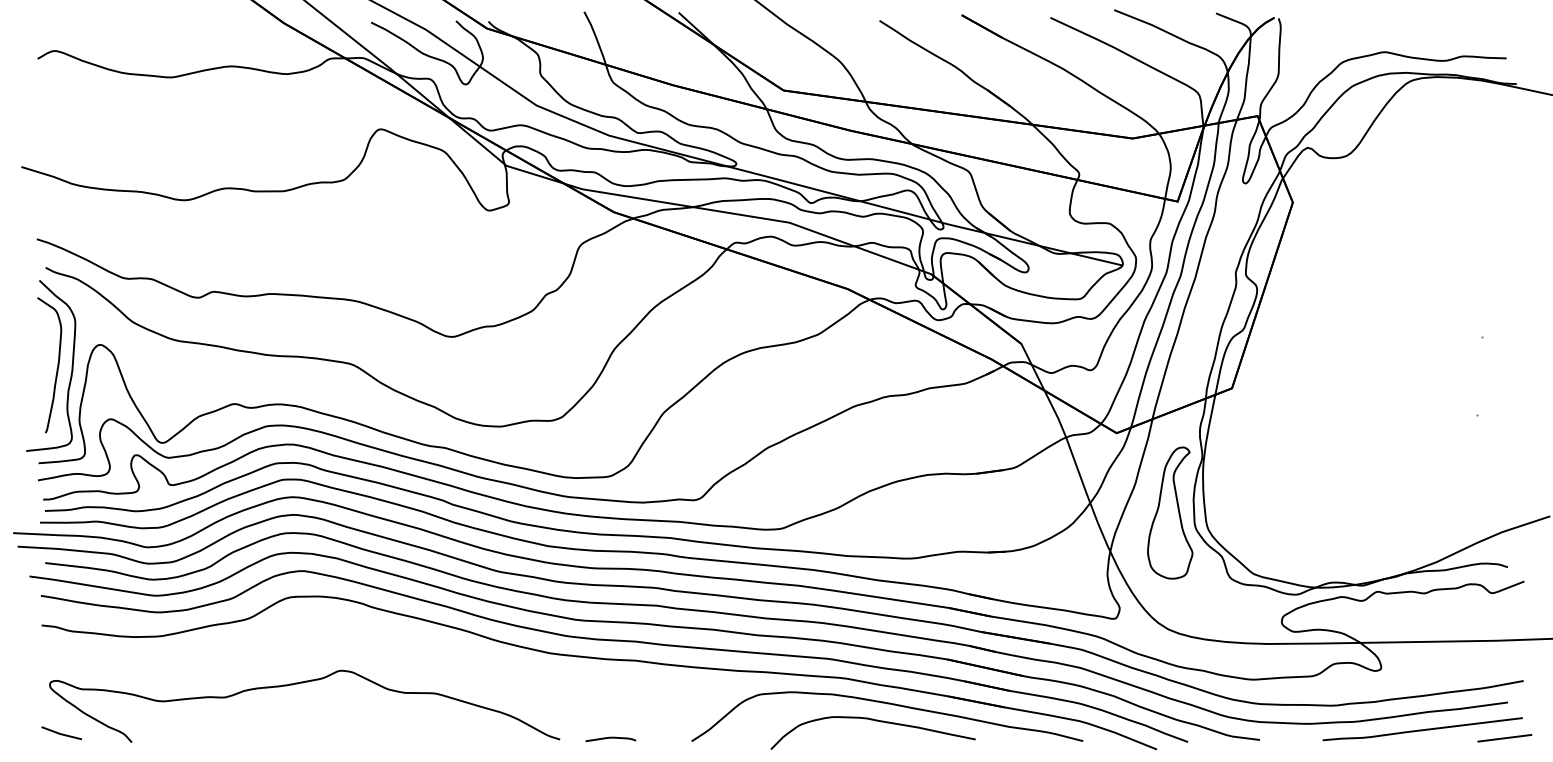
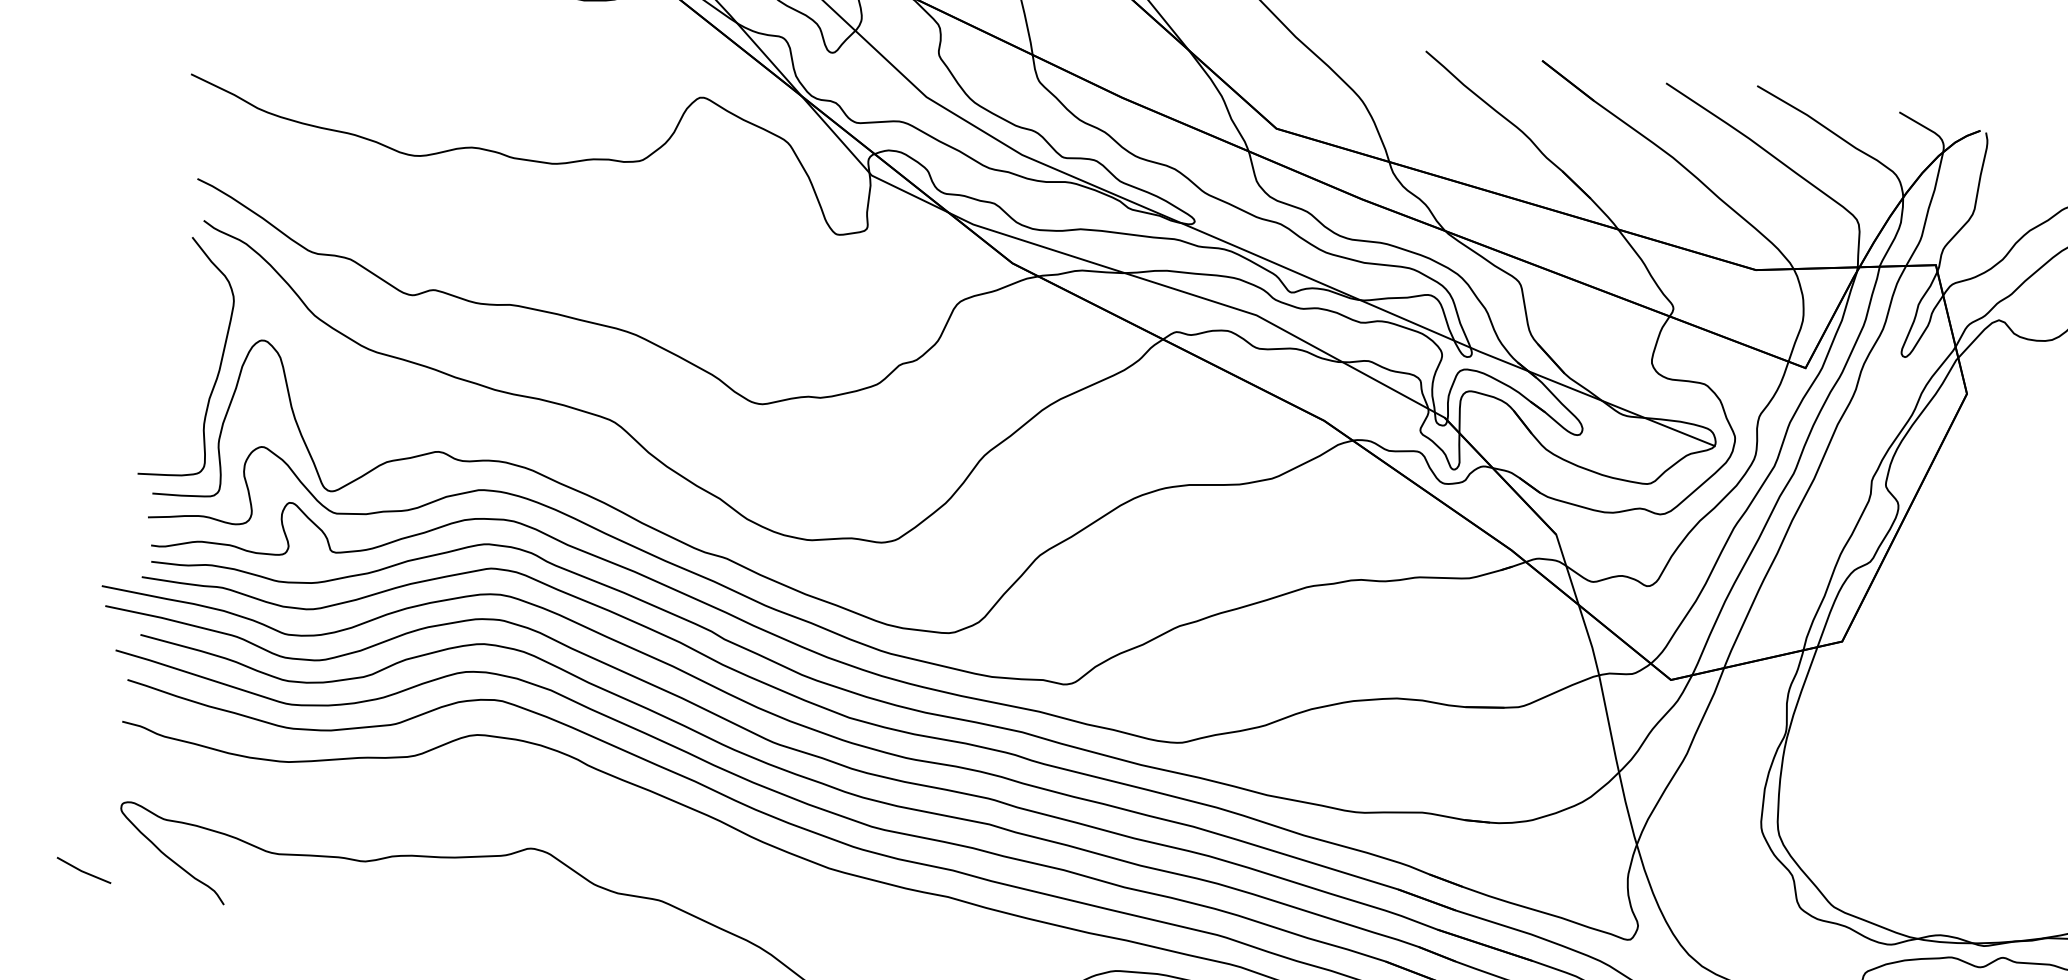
curve: (57, 365) -> (199, 360), removed
part: (1170, 512) -> (1729, 802), removed
line: (61, 733) -> (83, 870), moved

